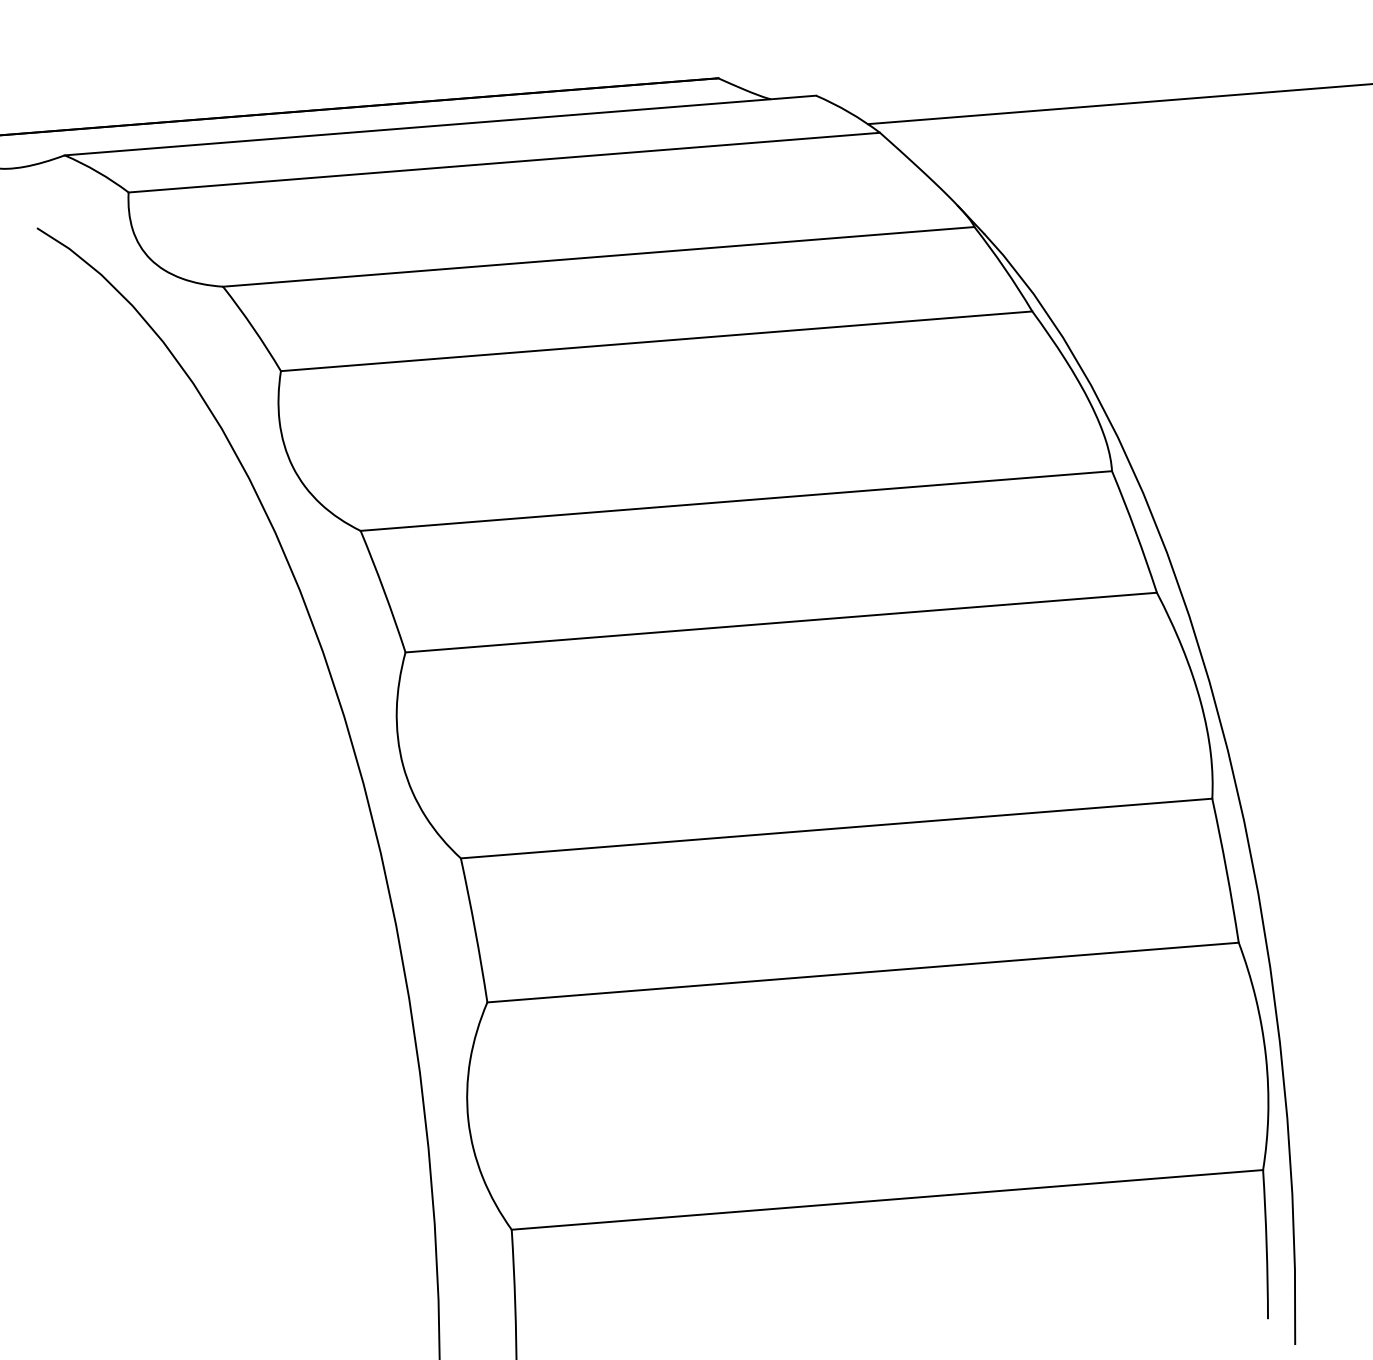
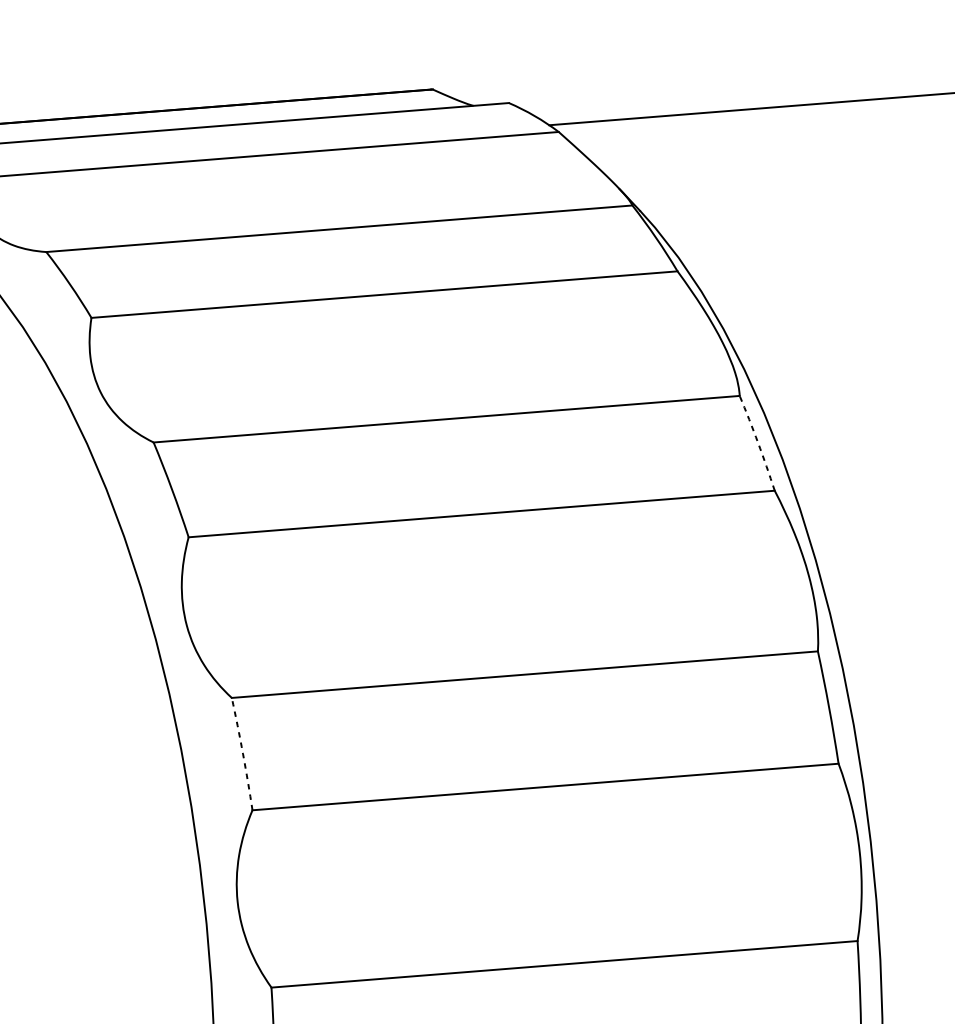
arc: (1135, 531) -> (758, 442), solid -> dashed
arc: (475, 930) -> (243, 754), solid -> dashed

